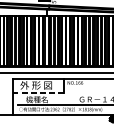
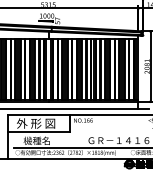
line: (39, 92) -> (39, 132), dashed -> solid

